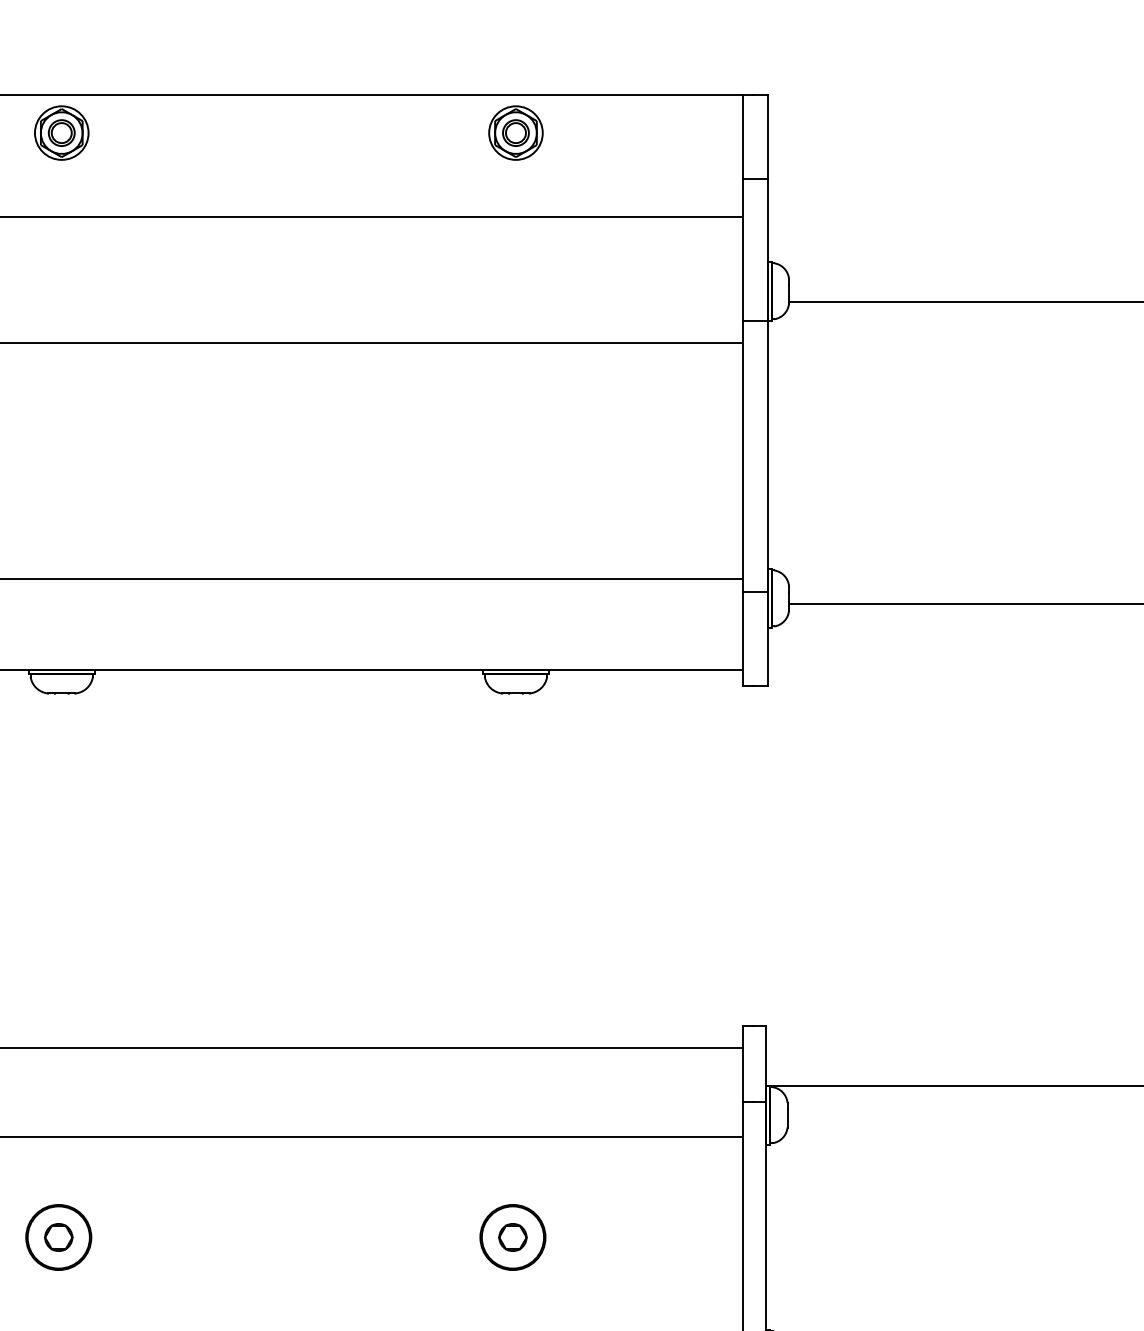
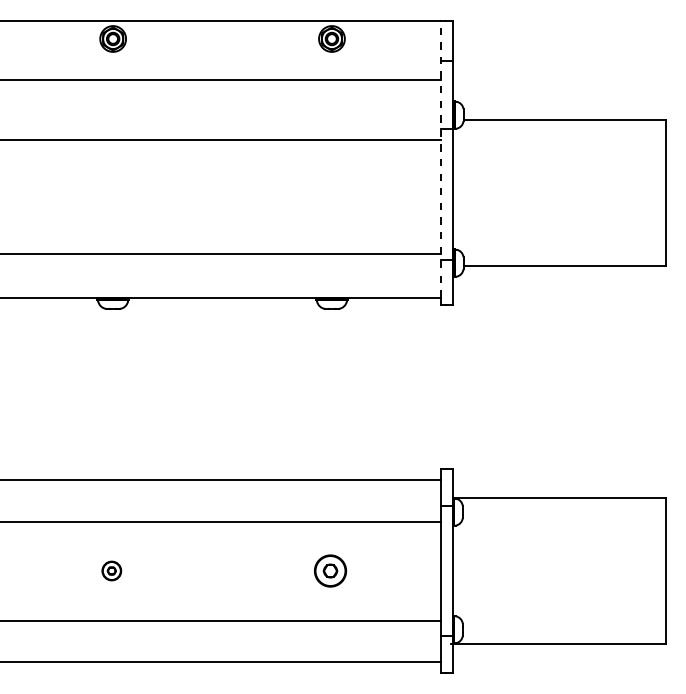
line: (743, 381) -> (441, 158), solid -> dashed
part: (58, 1236) -> (111, 570), size x0.6

